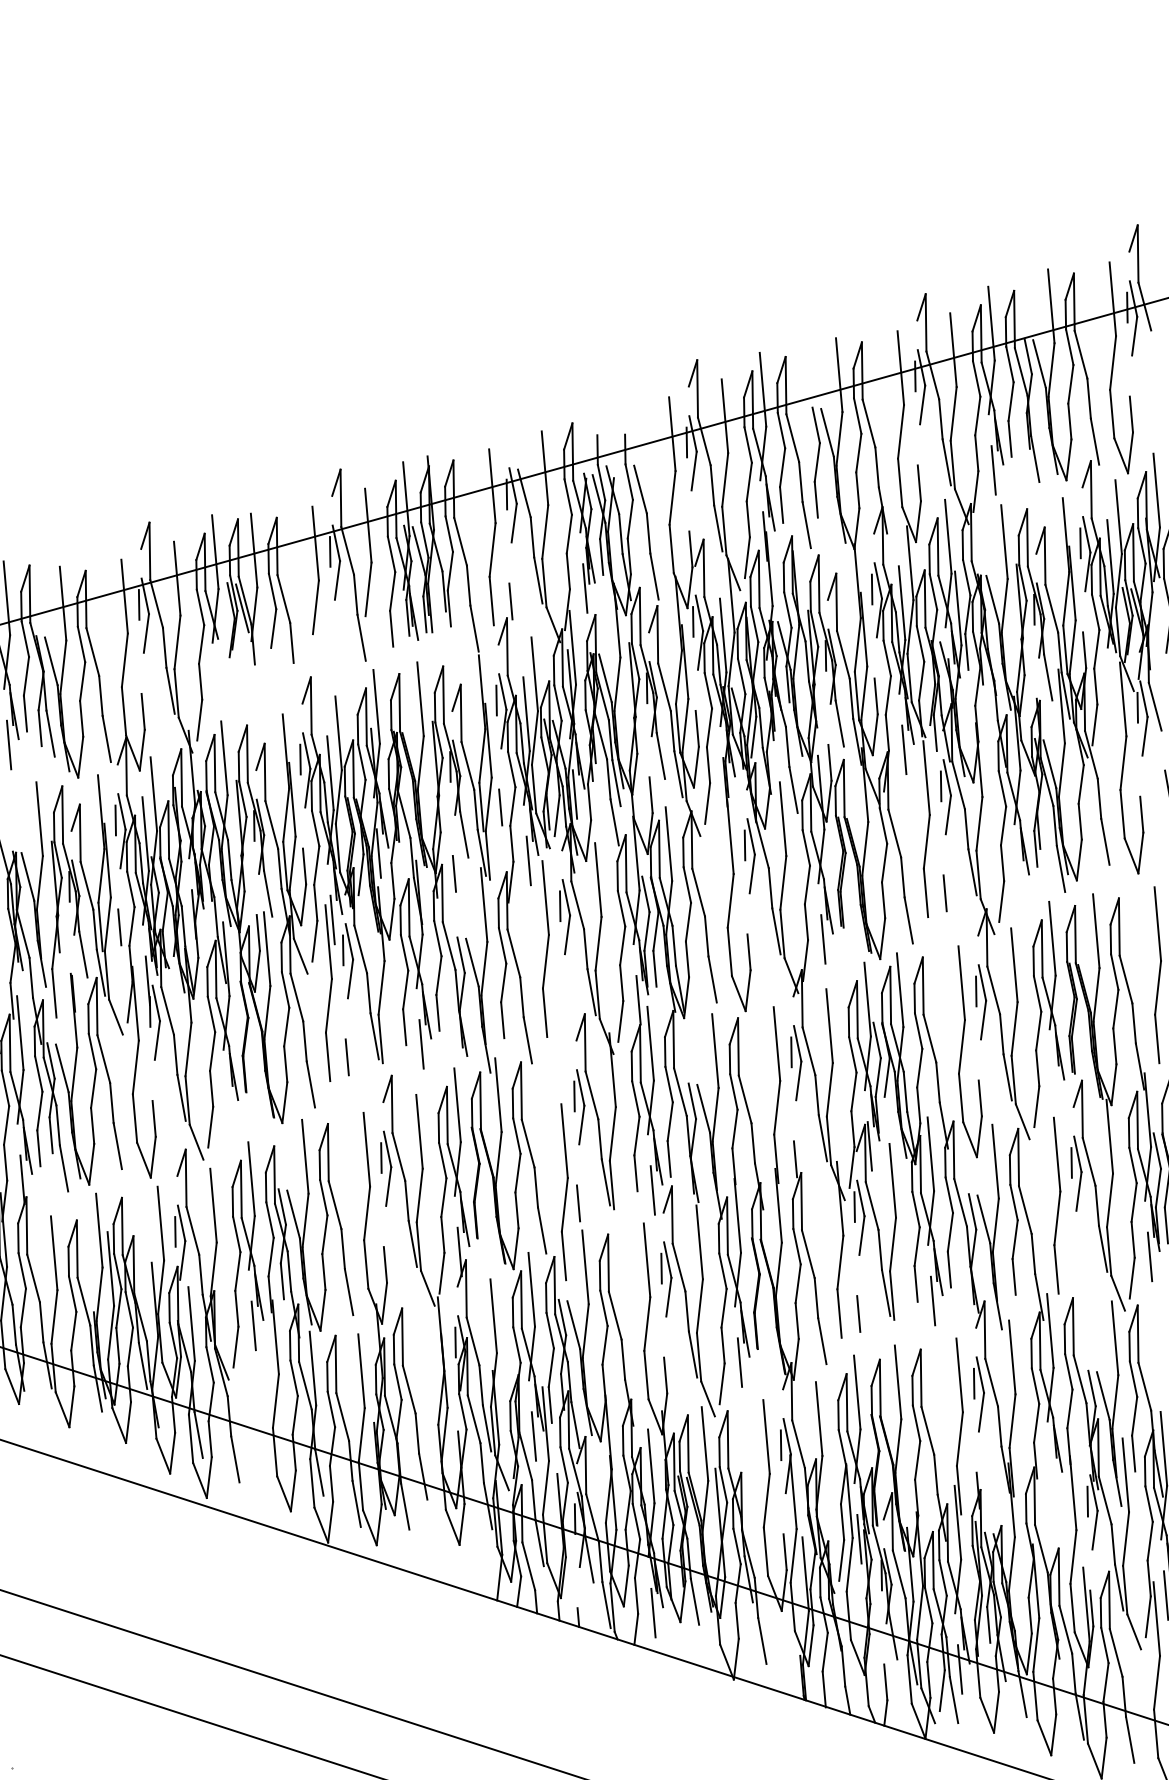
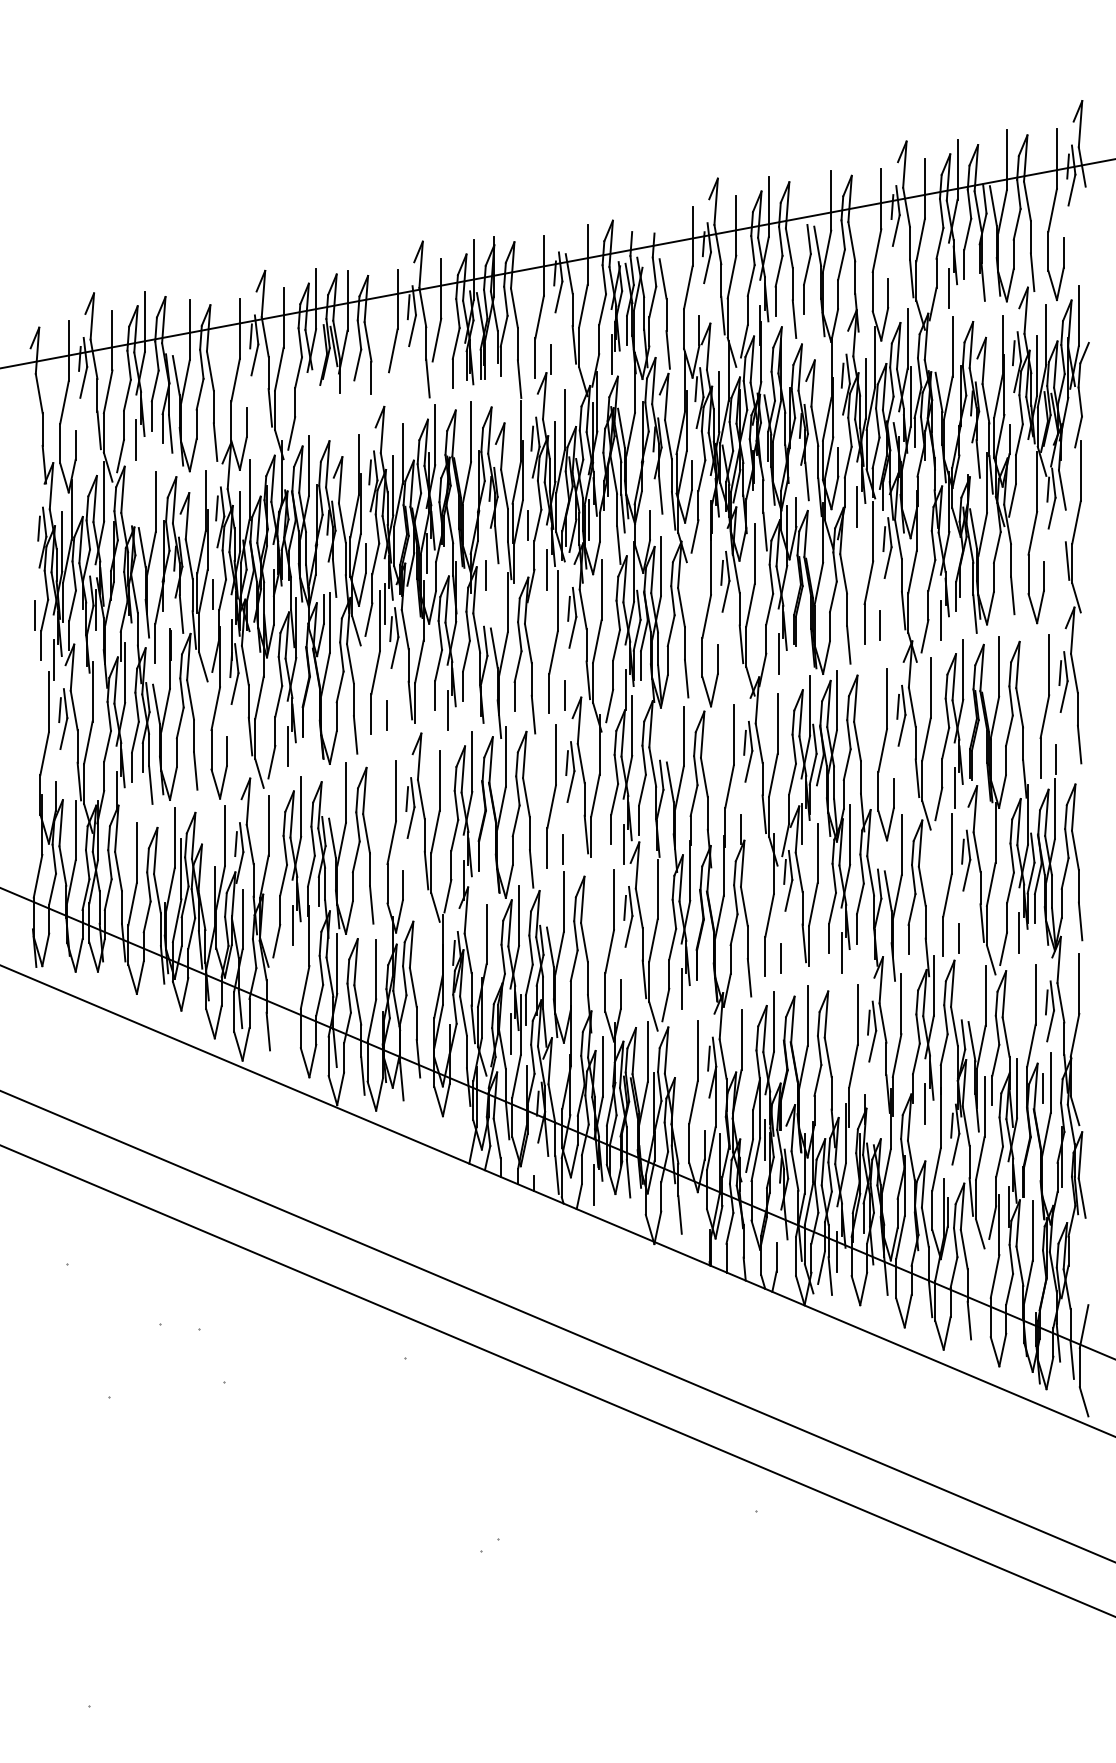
line: (1019, 880) -> (940, 620), added
line: (563, 1012) -> (564, 694), added
line: (1054, 1084) -> (954, 787), added
line: (228, 1106) -> (287, 746), added
part: (563, 1192) -> (551, 796), moved
line: (1075, 1270) -> (958, 938), added
line: (1052, 1477) -> (925, 1103), added

